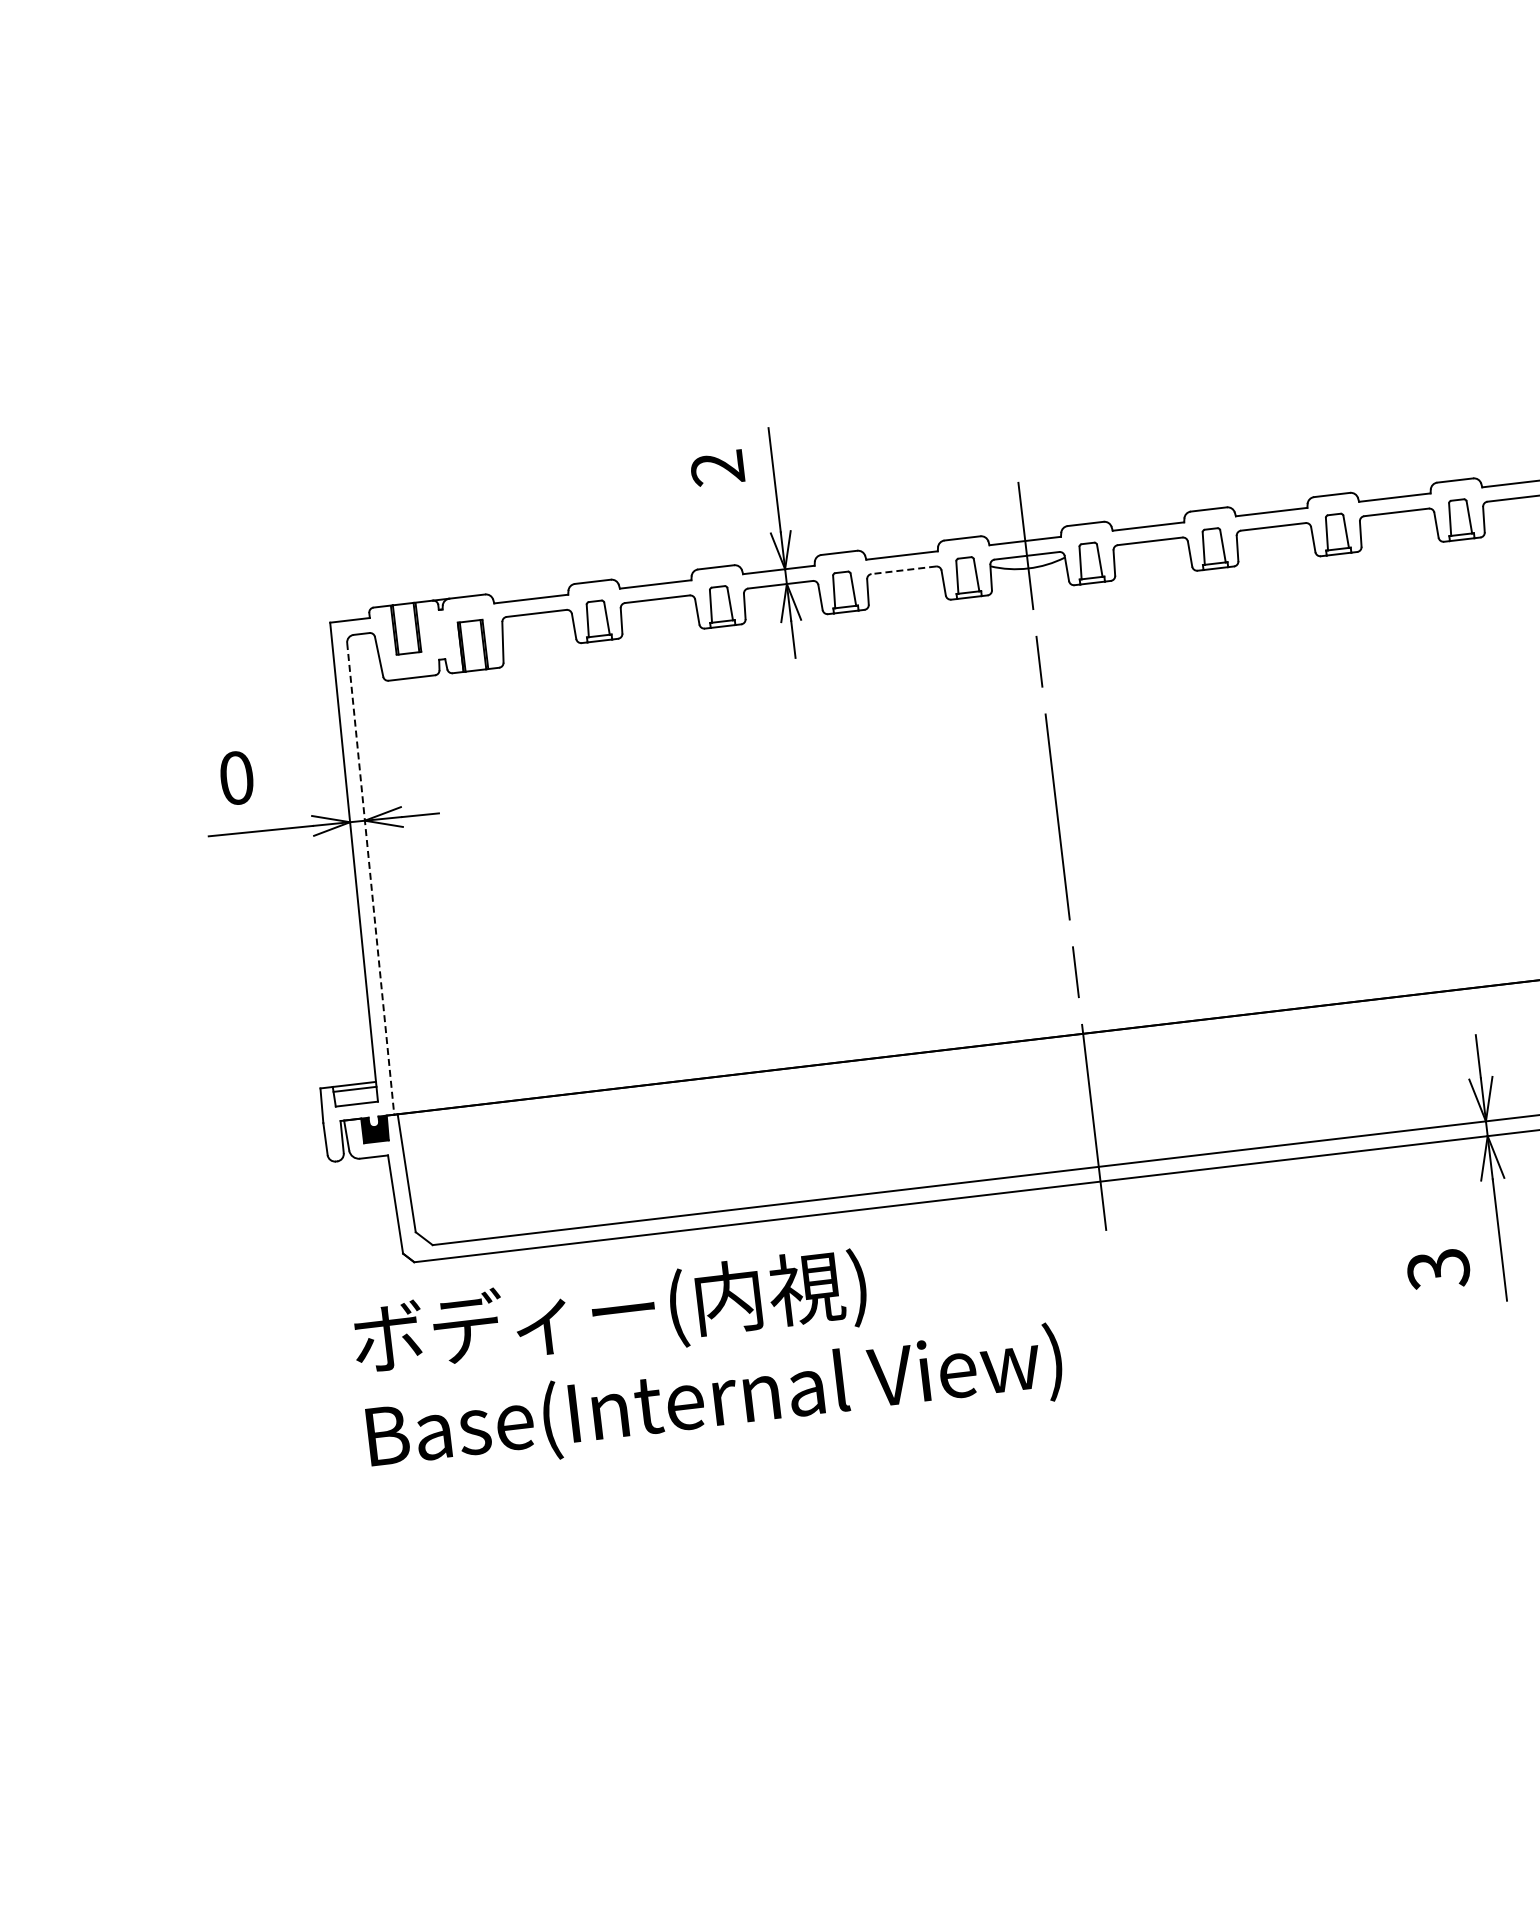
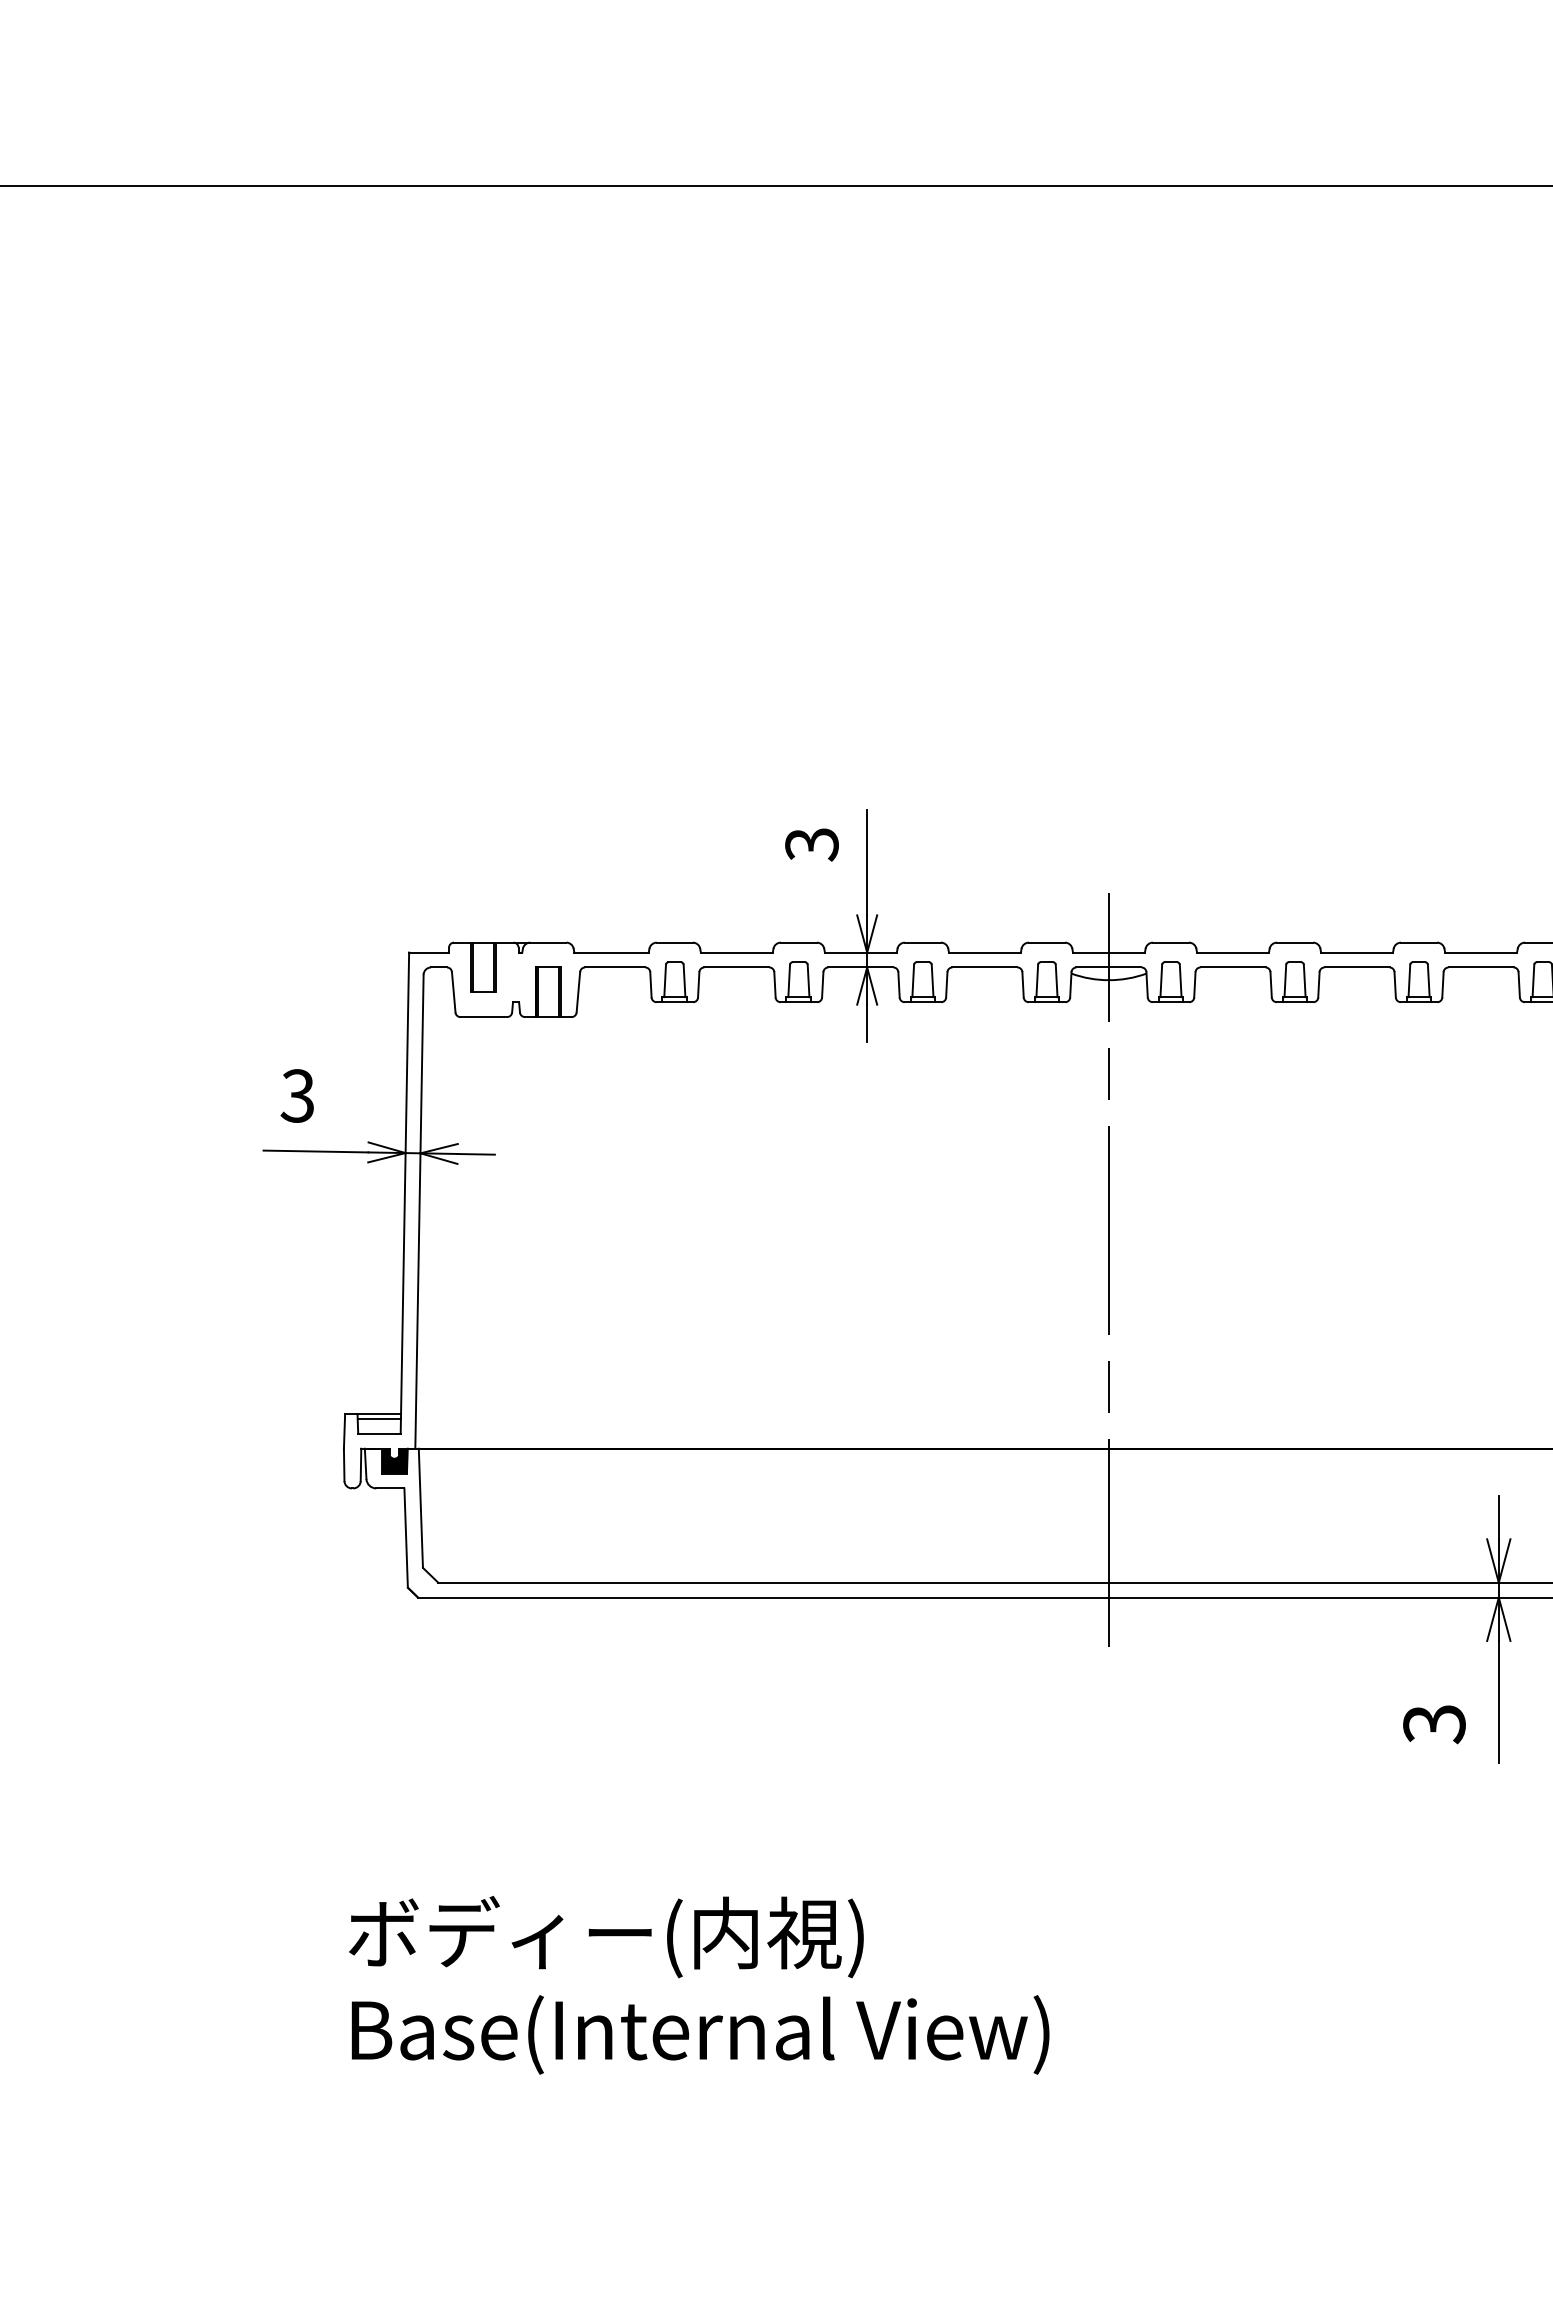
text: (717, 468) -> (811, 844), 2 -> 3
line: (903, 570) -> (984, 967), dashed -> solid
text: (236, 777) -> (297, 1095), 0 -> 3
line: (370, 879) -> (419, 1212), dashed -> solid
text: (708, 1352) -> (699, 1985), moved

